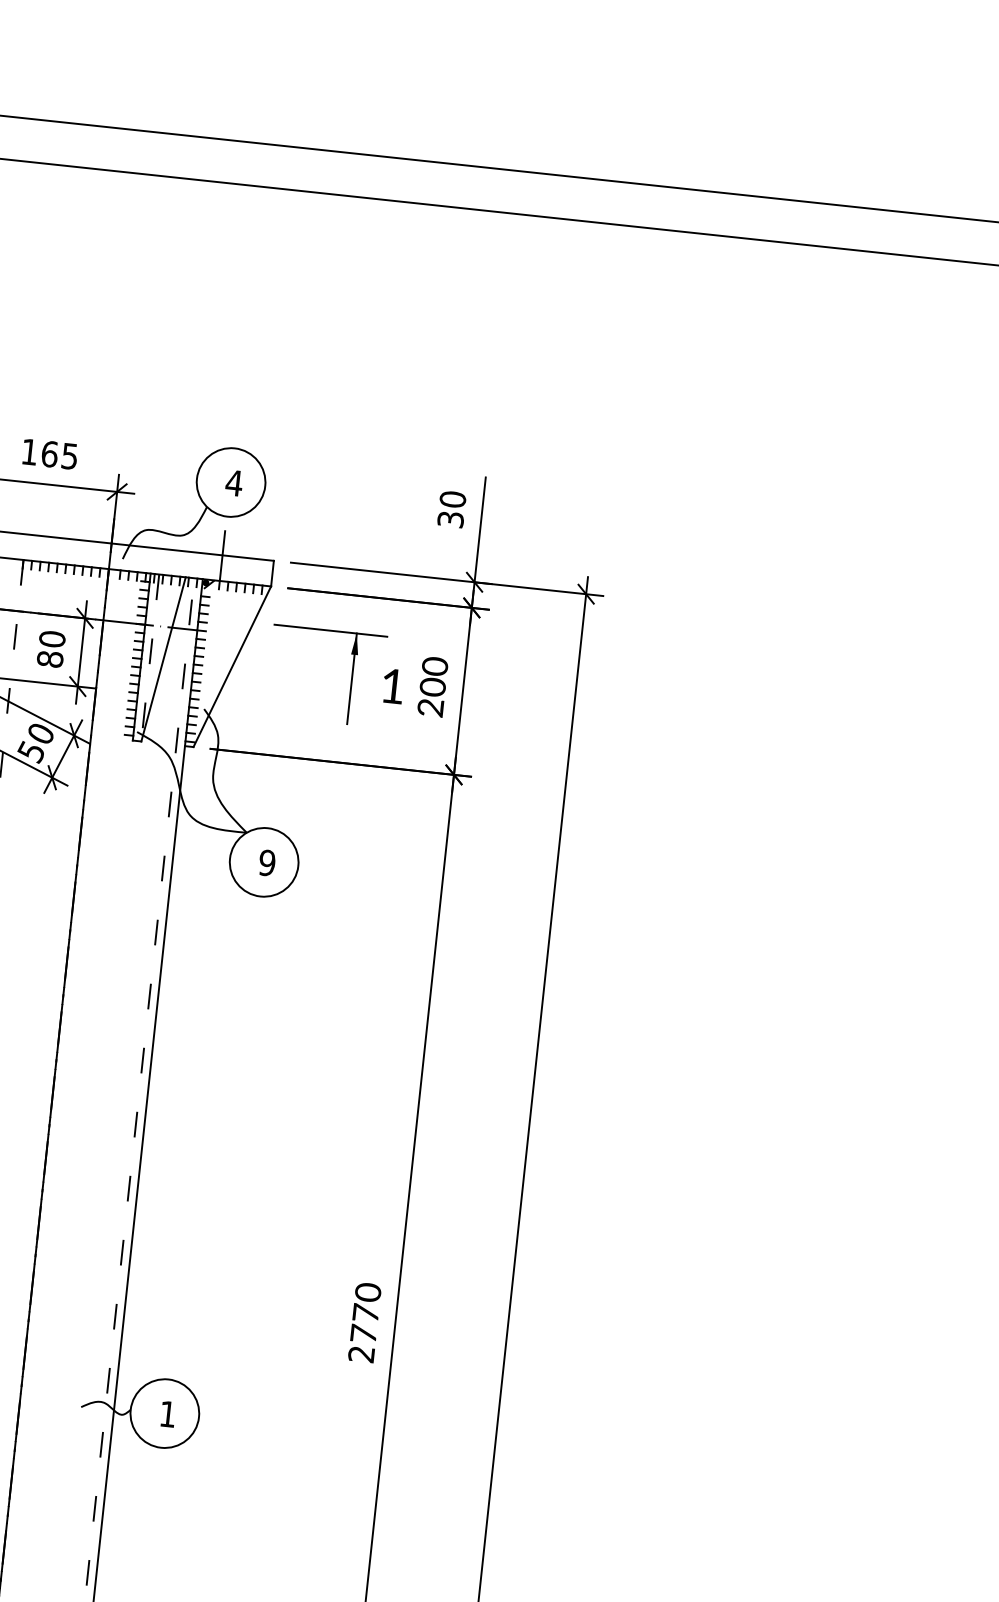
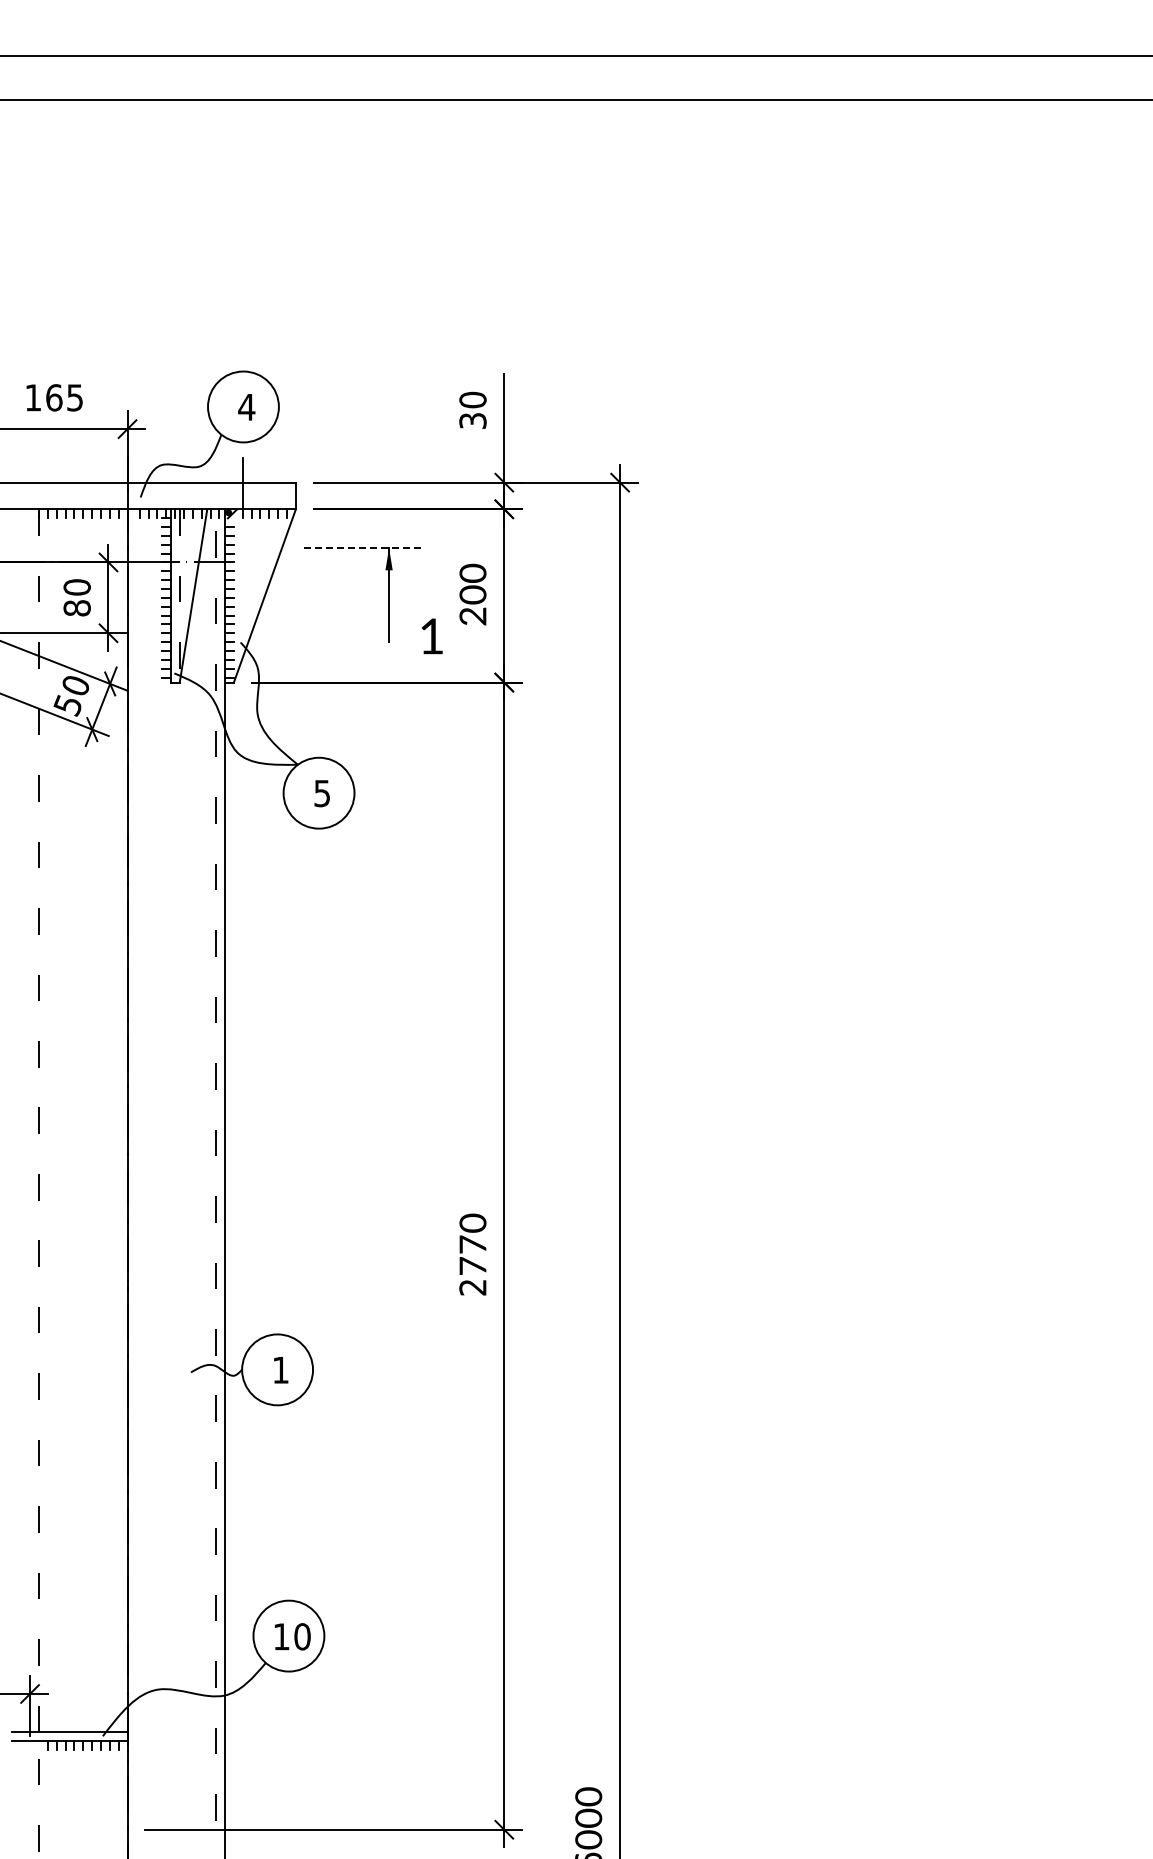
line: (331, 631) -> (362, 548), solid -> dashed
text: (392, 686) -> (431, 636), moved
text: (267, 863) -> (322, 793), 9 -> 5

